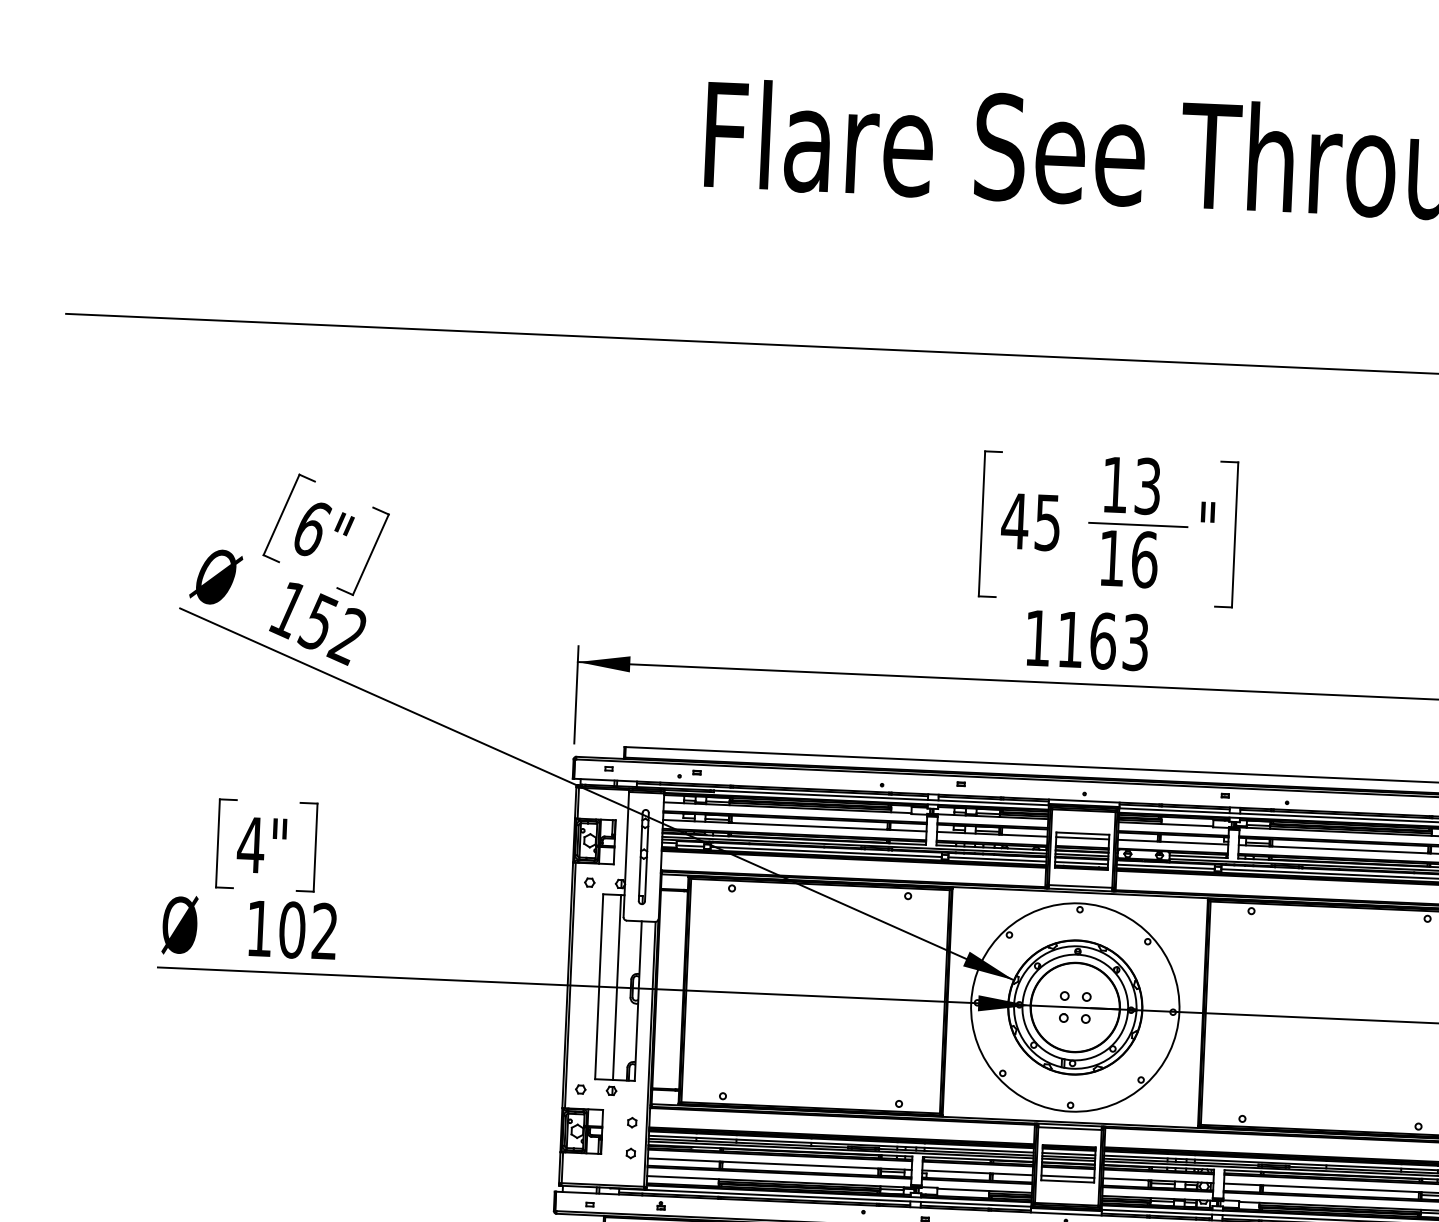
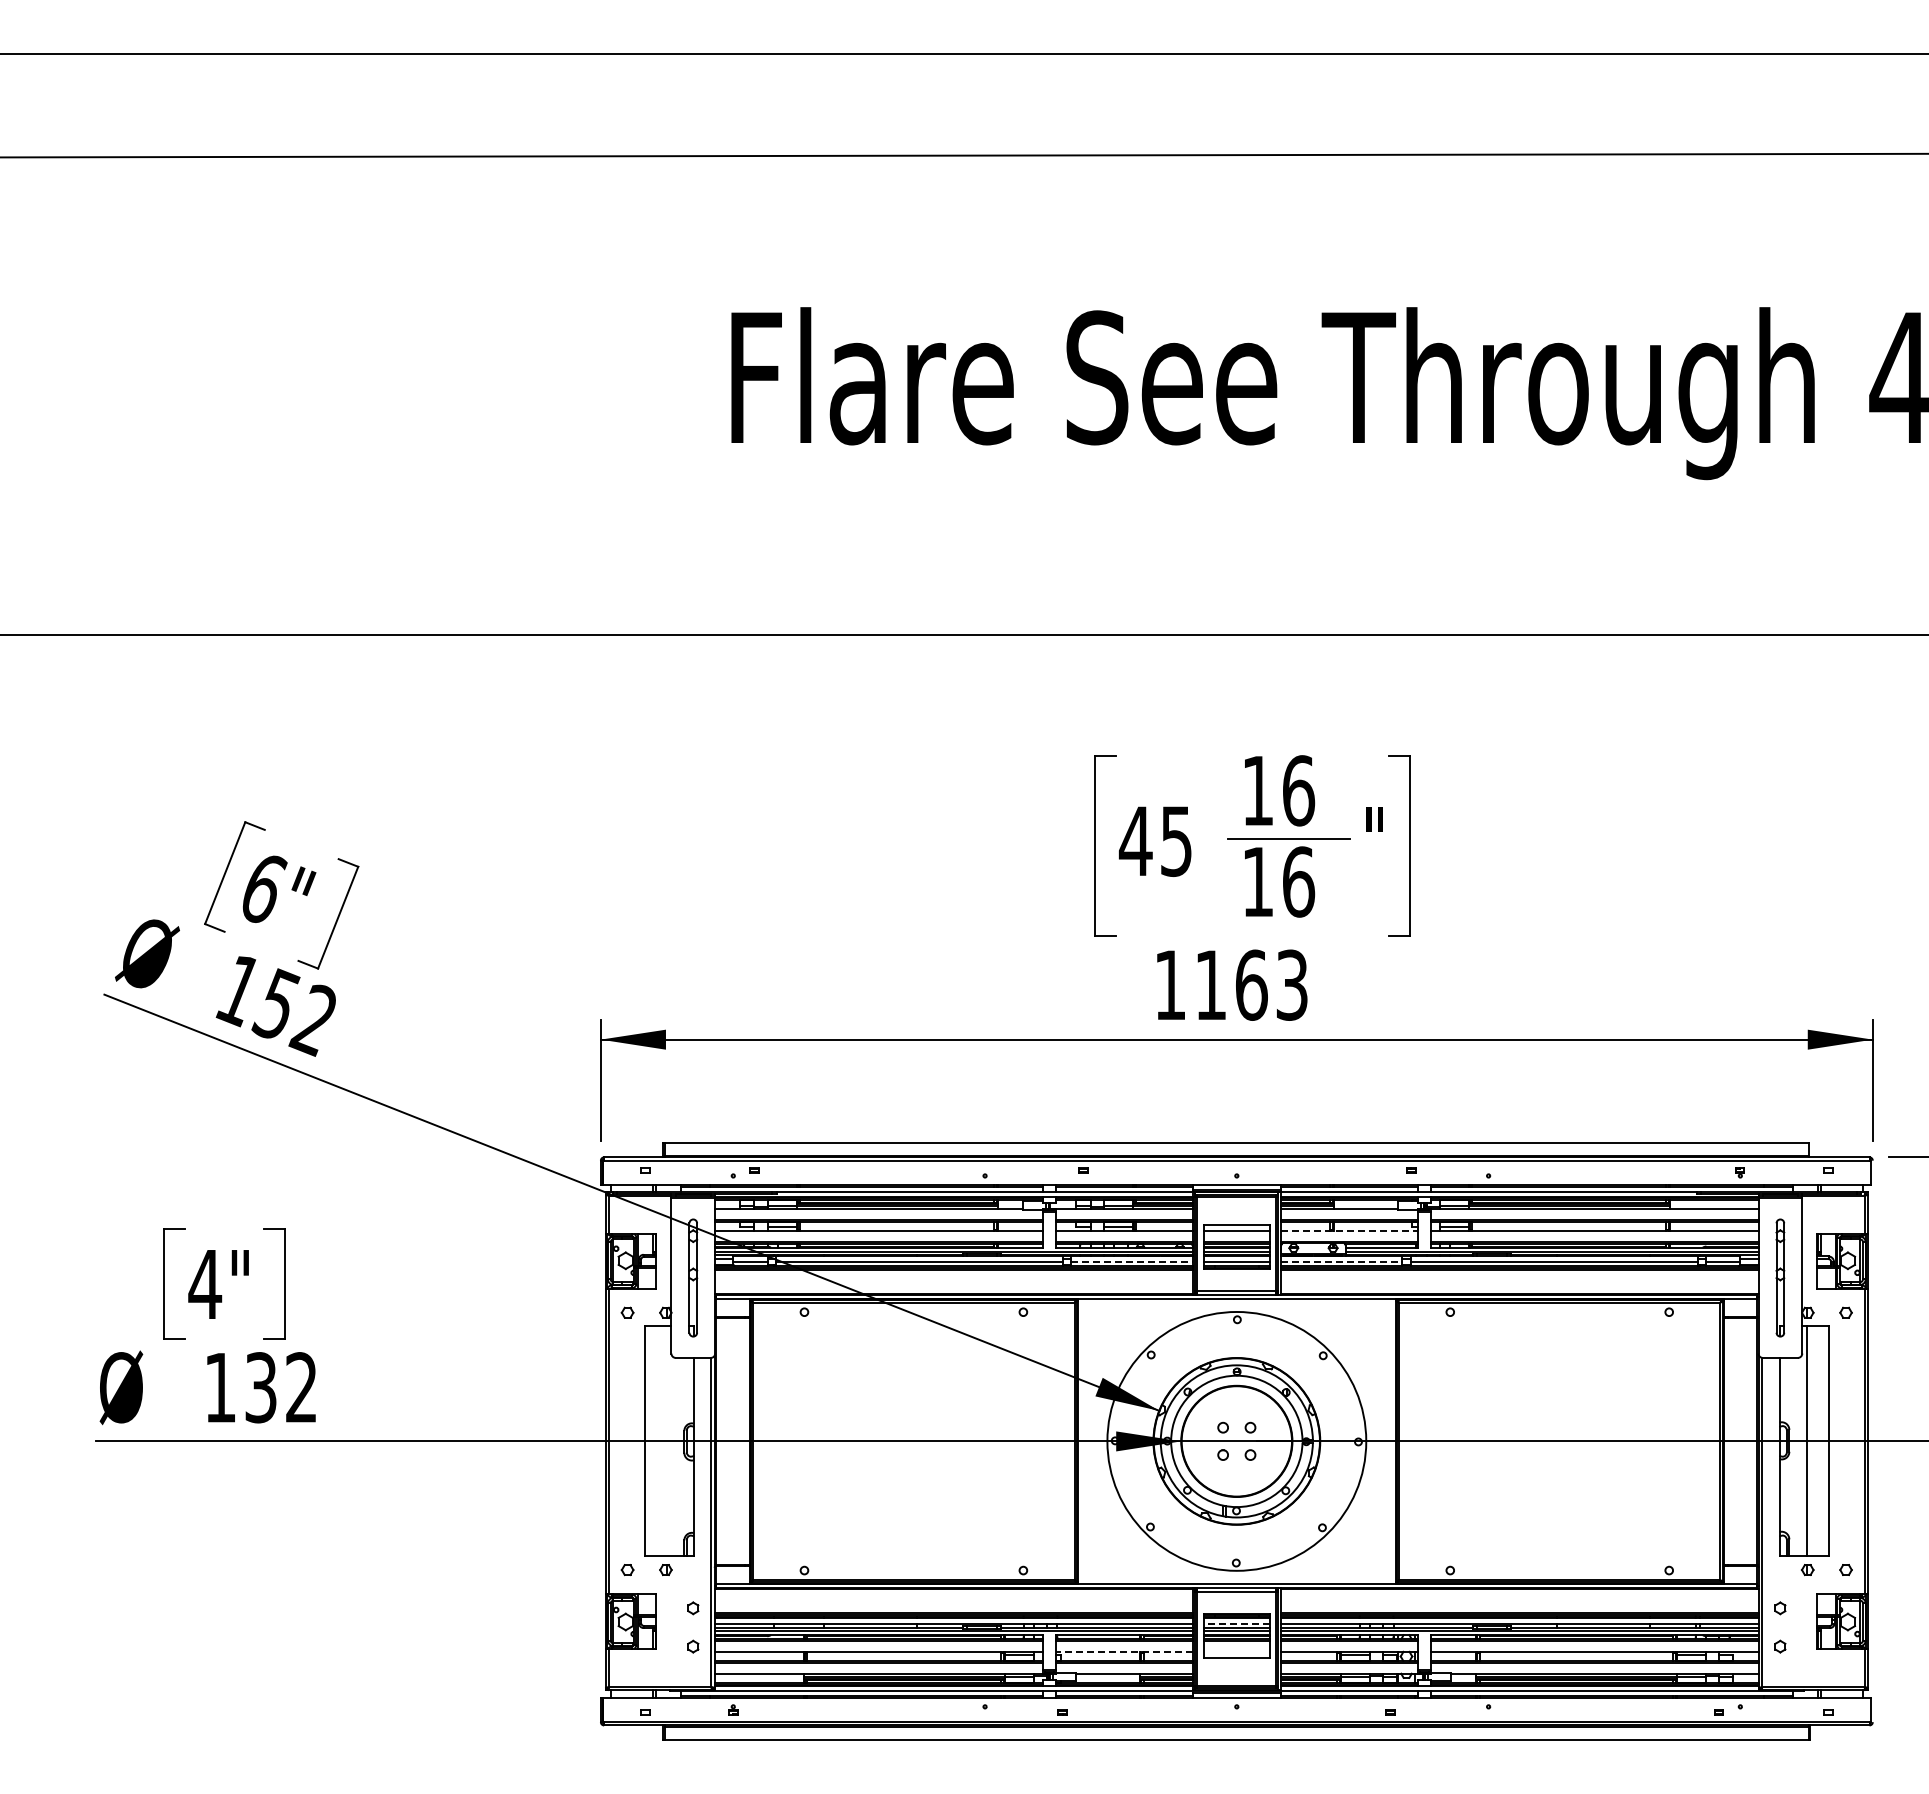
text: (1148, 486) -> (1299, 790), 13 -> 16
line: (1173, 841) -> (1349, 1230), solid -> dashed
line: (997, 859) -> (1132, 1261), solid -> dashed
line: (1165, 866) -> (1341, 1261), solid -> dashed
text: (292, 929) -> (261, 1387), 102 -> 132
line: (617, 987) -> (667, 1441), removed
line: (1068, 1153) -> (1236, 1623), solid -> dashed
line: (977, 1172) -> (1124, 1651), solid -> dashed
line: (1067, 1176) -> (1236, 1651), removed

